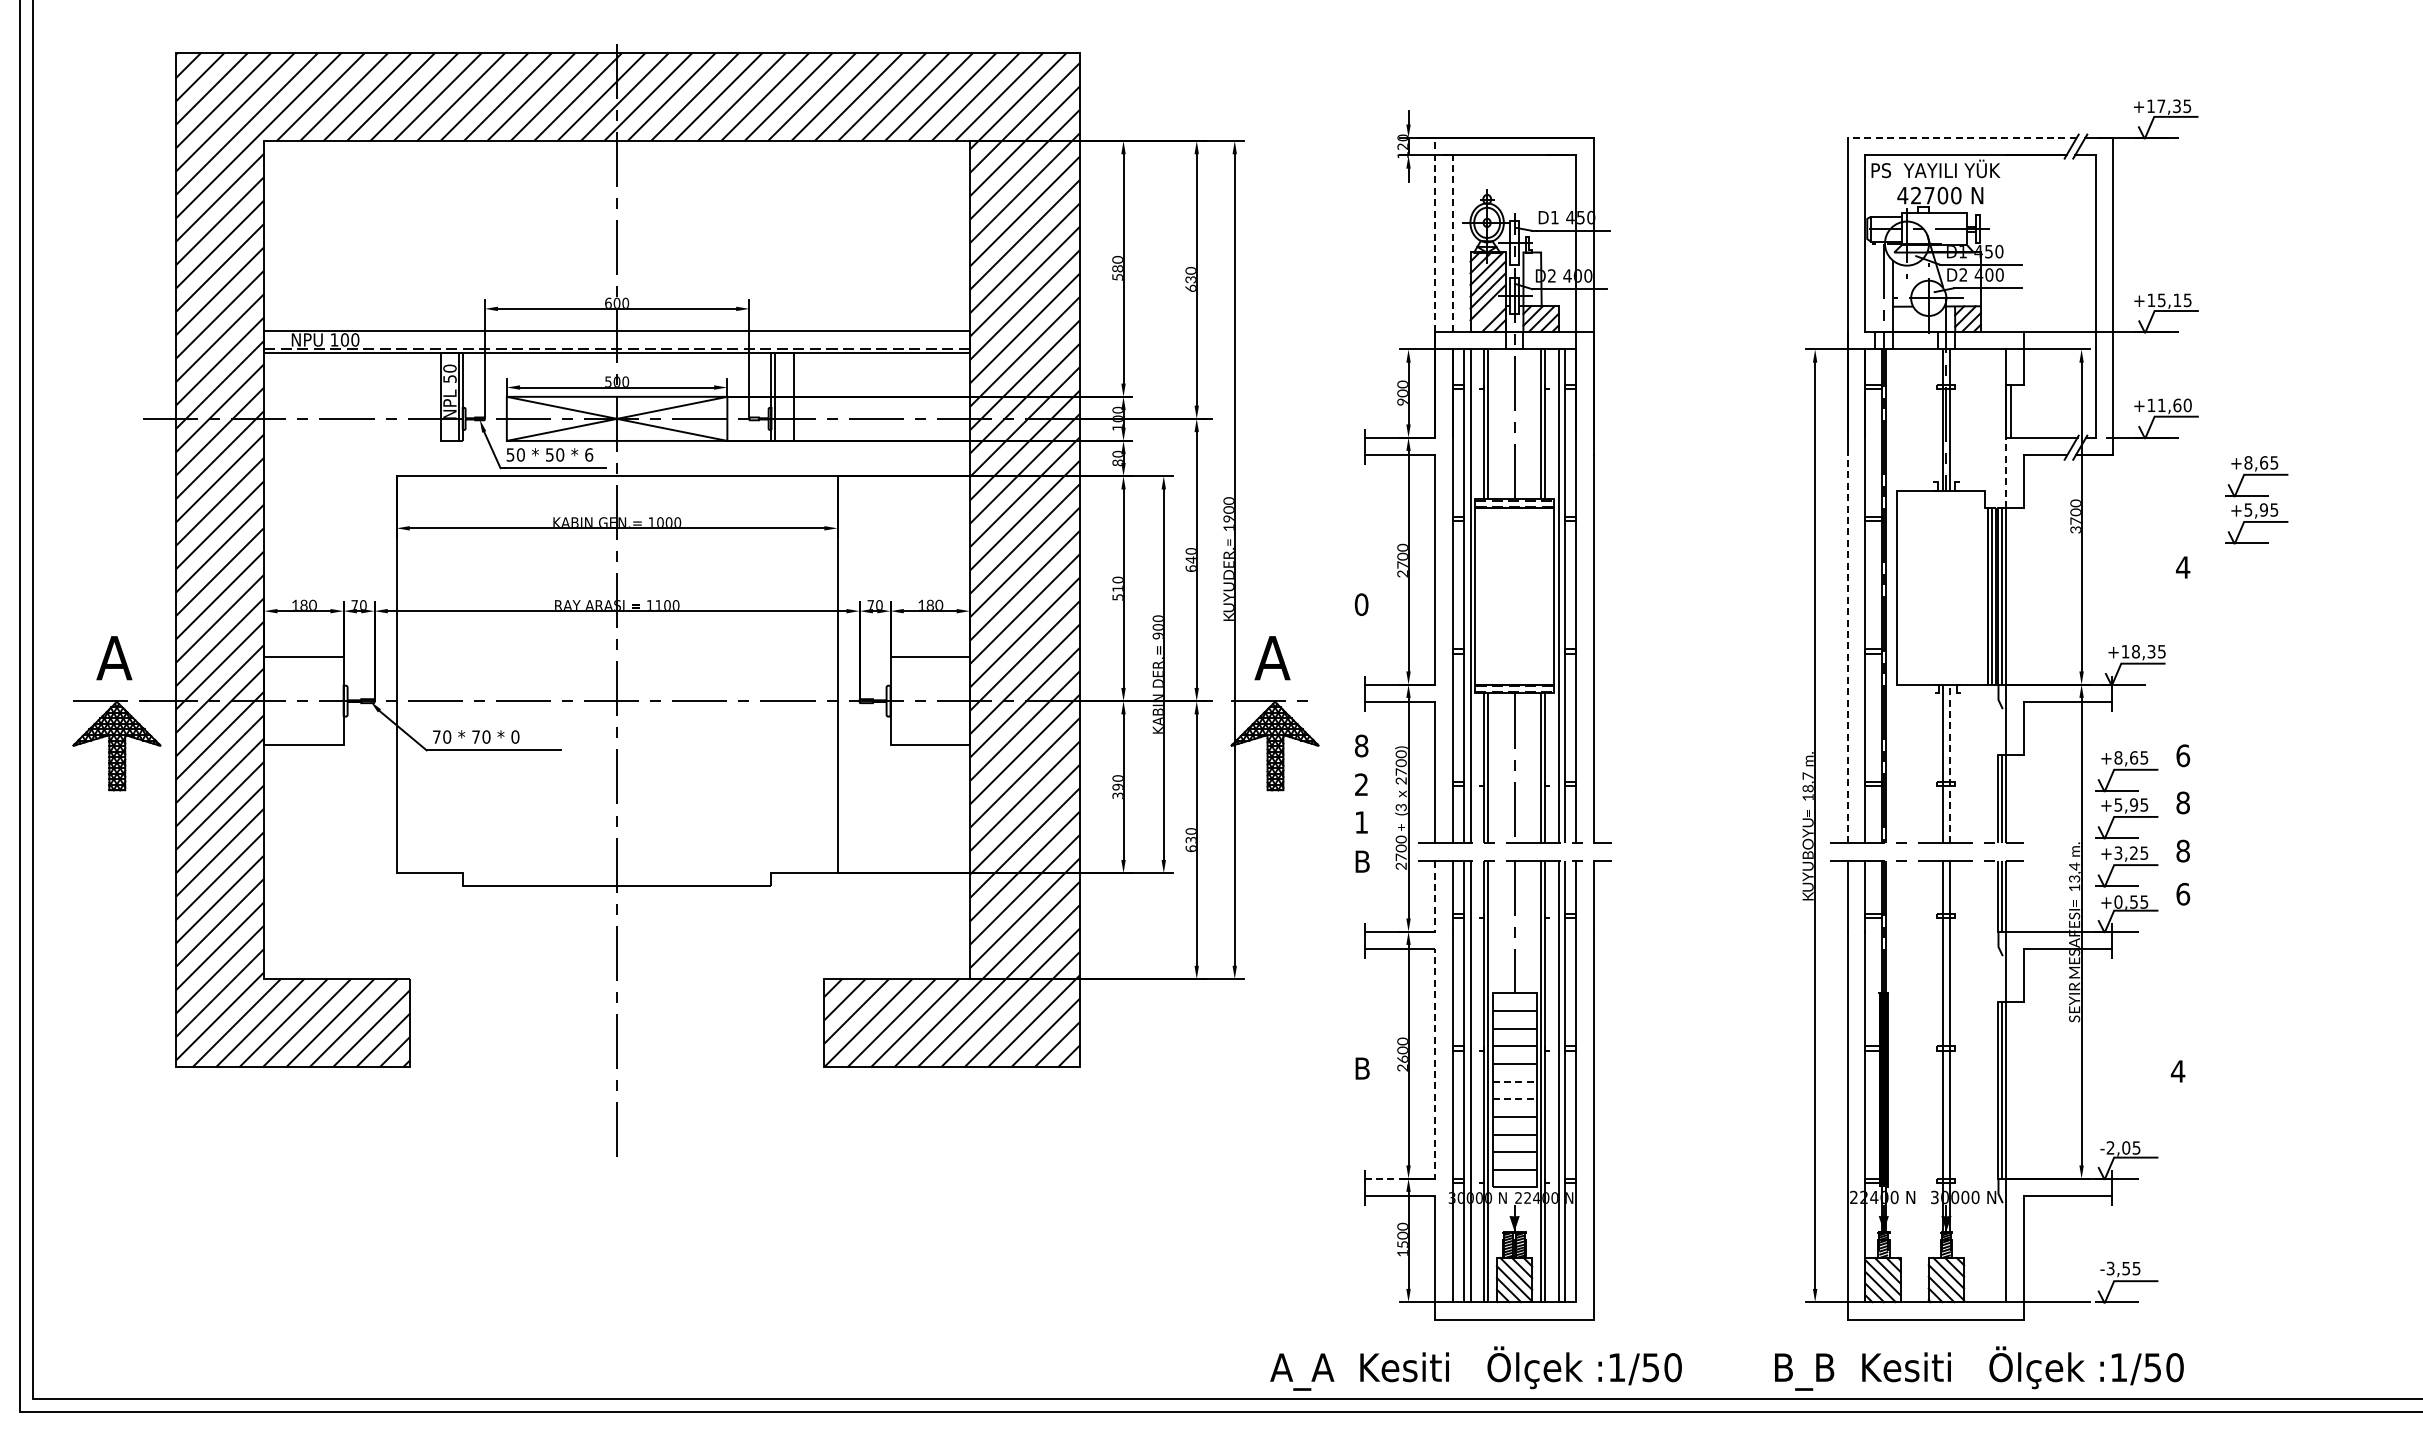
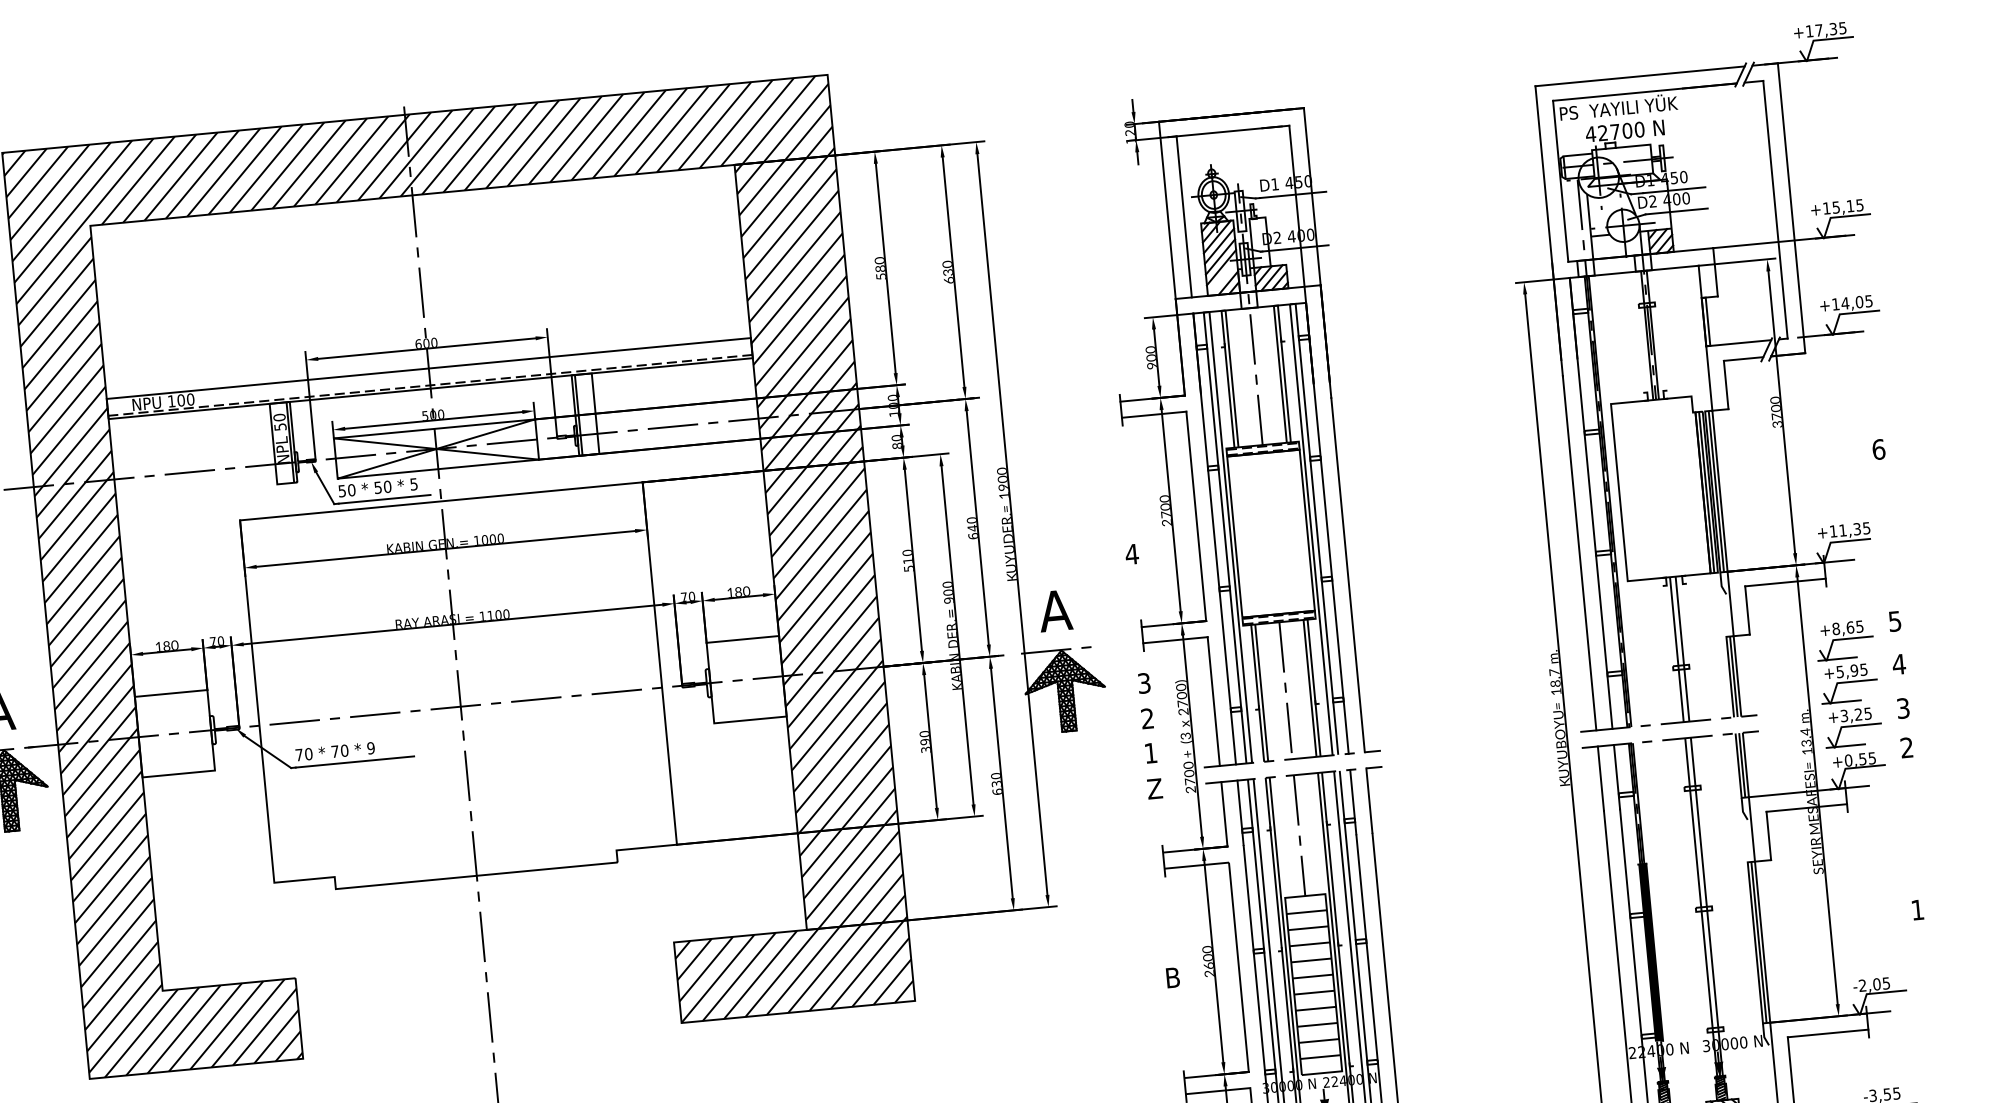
line: (1962, 137) -> (1640, 76), dashed -> solid
line: (1435, 234) -> (1167, 210), dashed -> solid
line: (1452, 243) -> (1183, 216), dashed -> solid
text: (2174, 405) -> (1856, 302), +11,60 -> +14,05
text: (589, 454) -> (414, 483), 6 -> 5
line: (2006, 472) -> (1709, 378), dashed -> solid
part: (2256, 500) -> (1939, 382), removed
text: (2183, 567) -> (1879, 449), 4 -> 6
text: (1361, 604) -> (1131, 554), 0 -> 4
line: (1847, 648) -> (1579, 552), dashed -> solid
text: (2135, 651) -> (1842, 530), +18,35 -> +11,35
text: (515, 736) -> (371, 747), 0 -> 9
text: (1361, 745) -> (1144, 682), 8 -> 3
text: (2183, 755) -> (1895, 621), 6 -> 5
line: (1949, 763) -> (1682, 648), dashed -> solid
text: (2183, 802) -> (1899, 664), 8 -> 4
text: (2182, 850) -> (1902, 707), 8 -> 3
text: (1362, 861) -> (1155, 788), B -> Z
text: (2183, 893) -> (1907, 747), 6 -> 2
line: (1435, 896) -> (1224, 814), dashed -> solid
text: (2177, 1071) -> (1917, 910), 4 -> 1
line: (1515, 1081) -> (1313, 976), dashed -> solid
line: (1435, 1099) -> (1242, 999), dashed -> solid
line: (1515, 1099) -> (1315, 992), dashed -> solid

